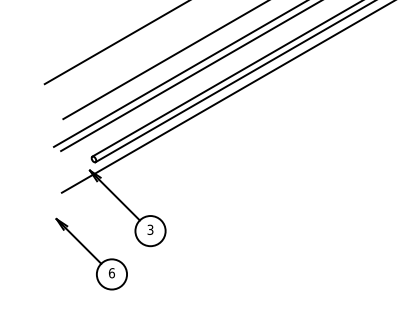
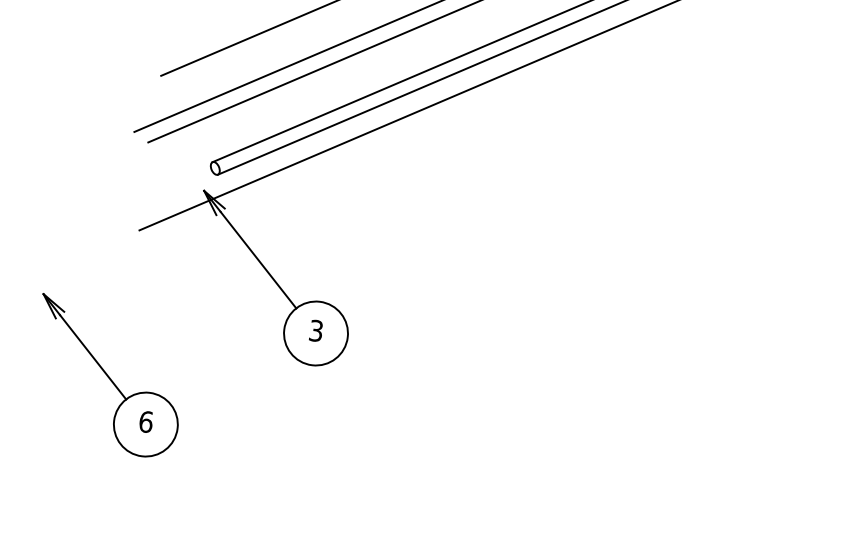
part: (91, 253) -> (108, 375), moved

